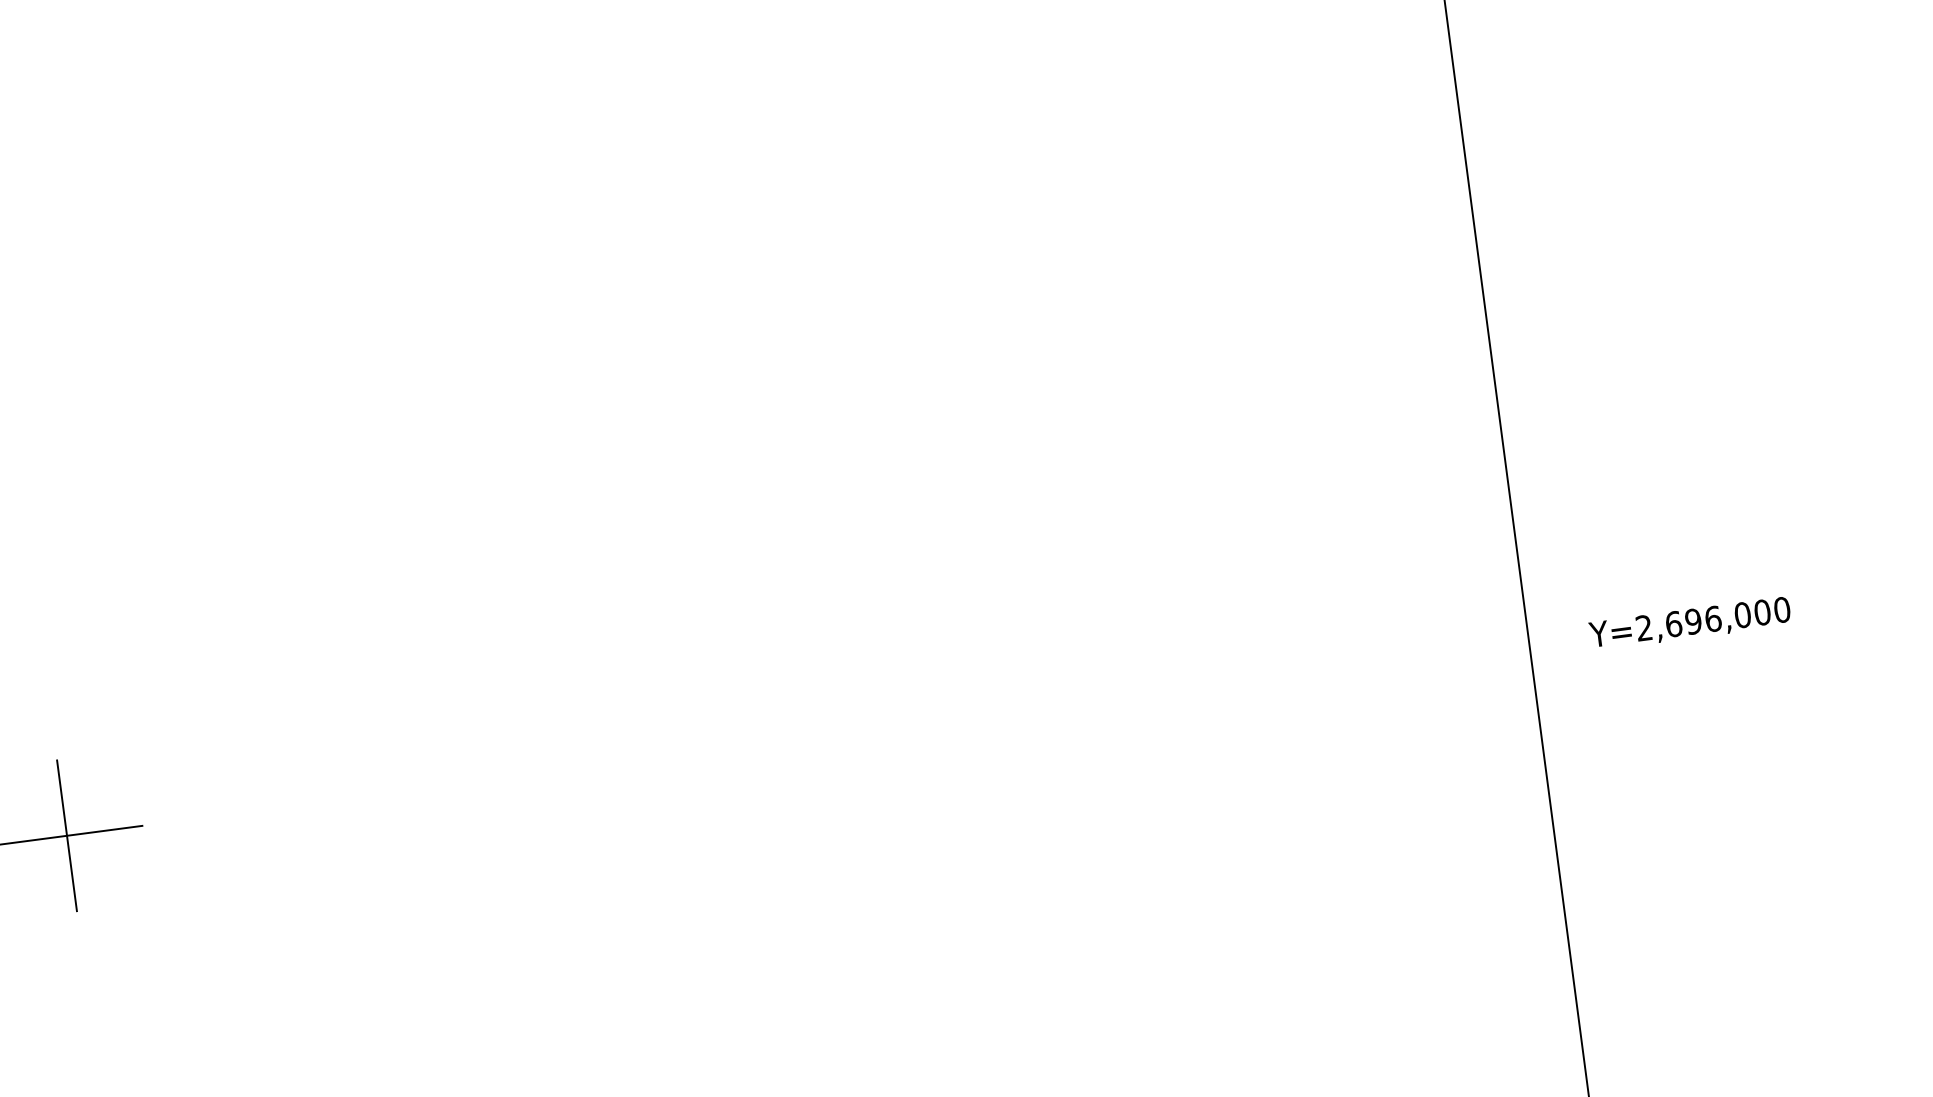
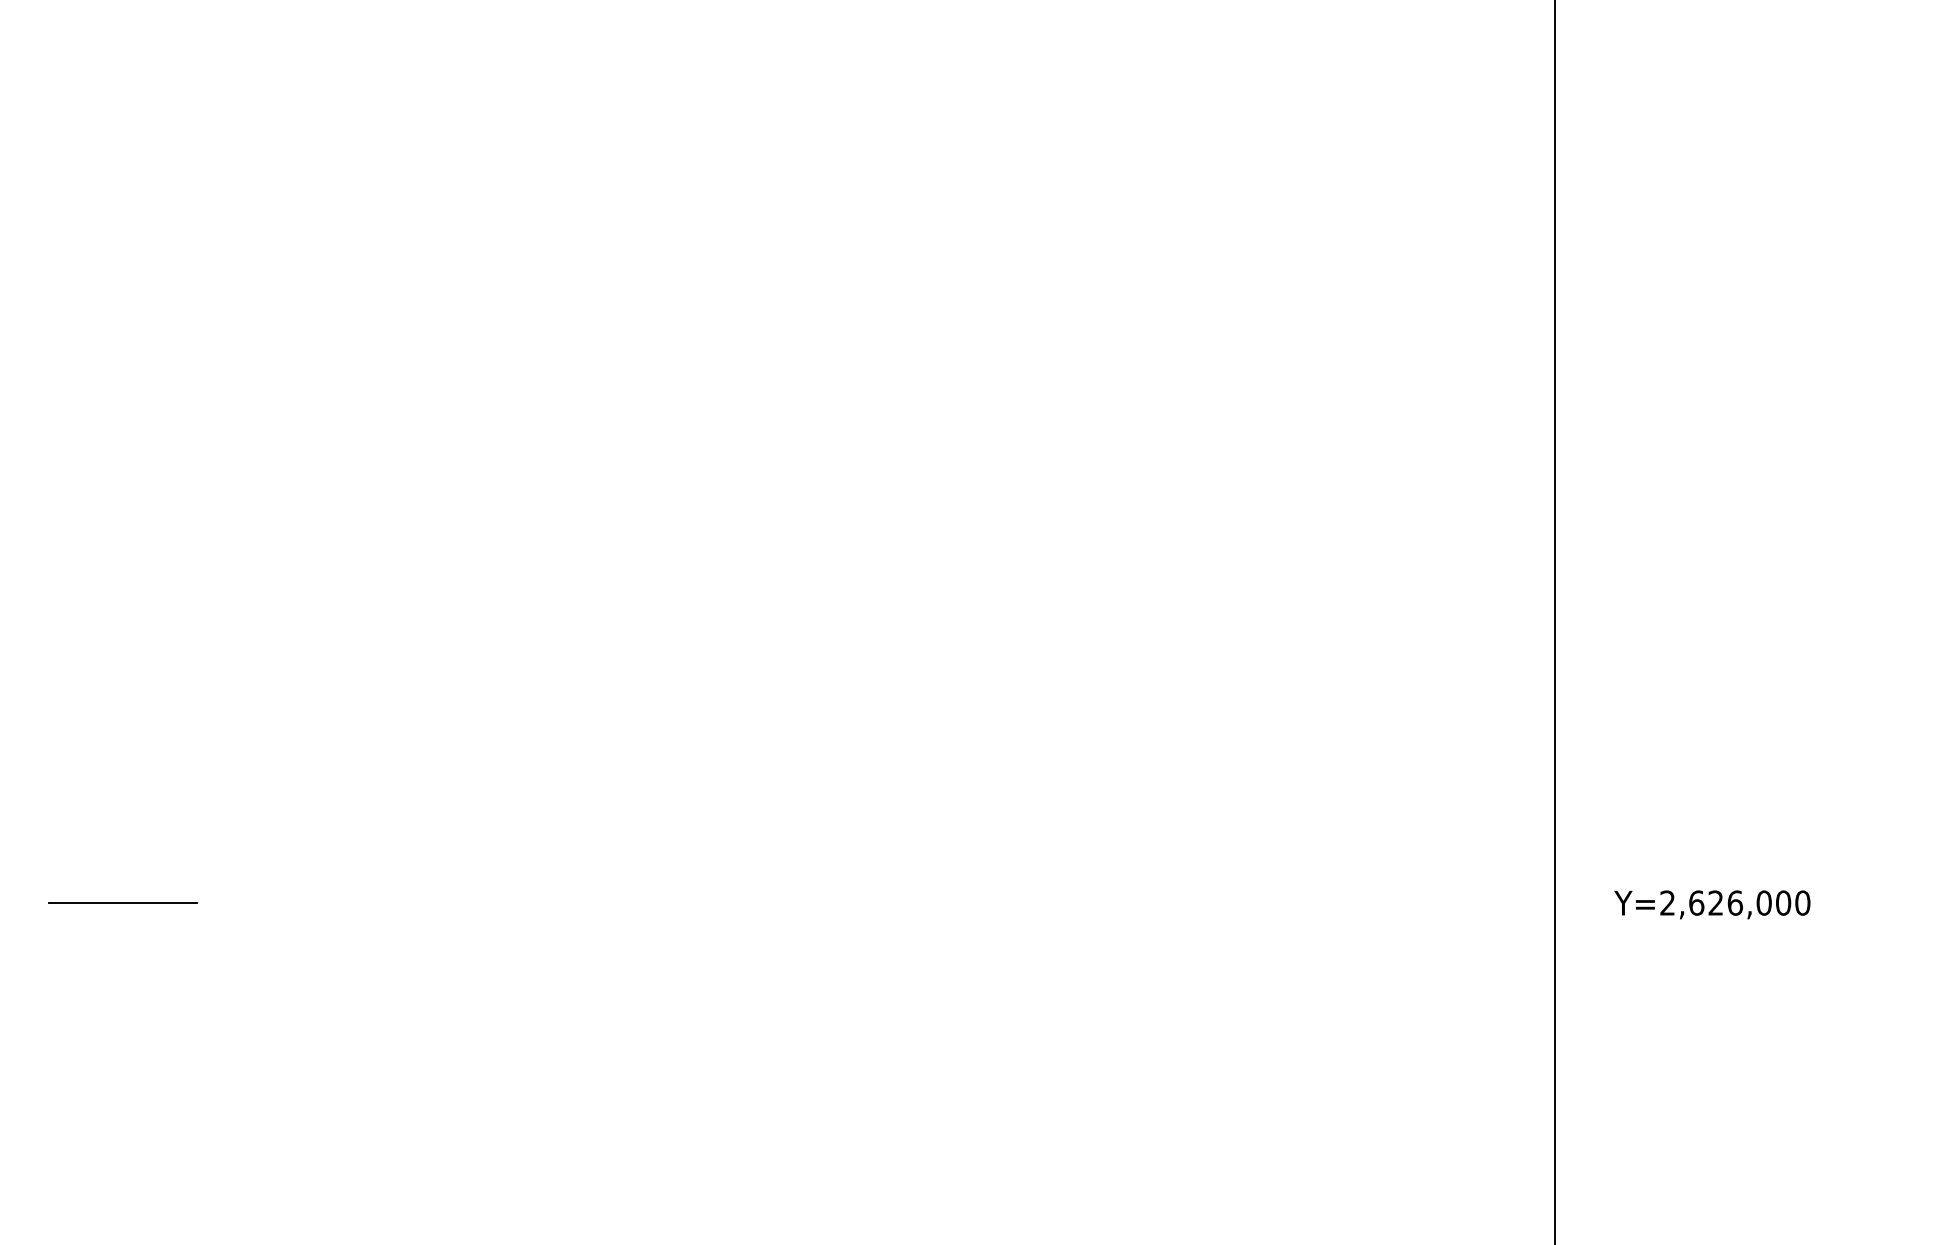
text: (1692, 621) -> (1715, 902), Y=2,696,000 -> Y=2,626,000
line: (66, 835) -> (122, 902), removed

